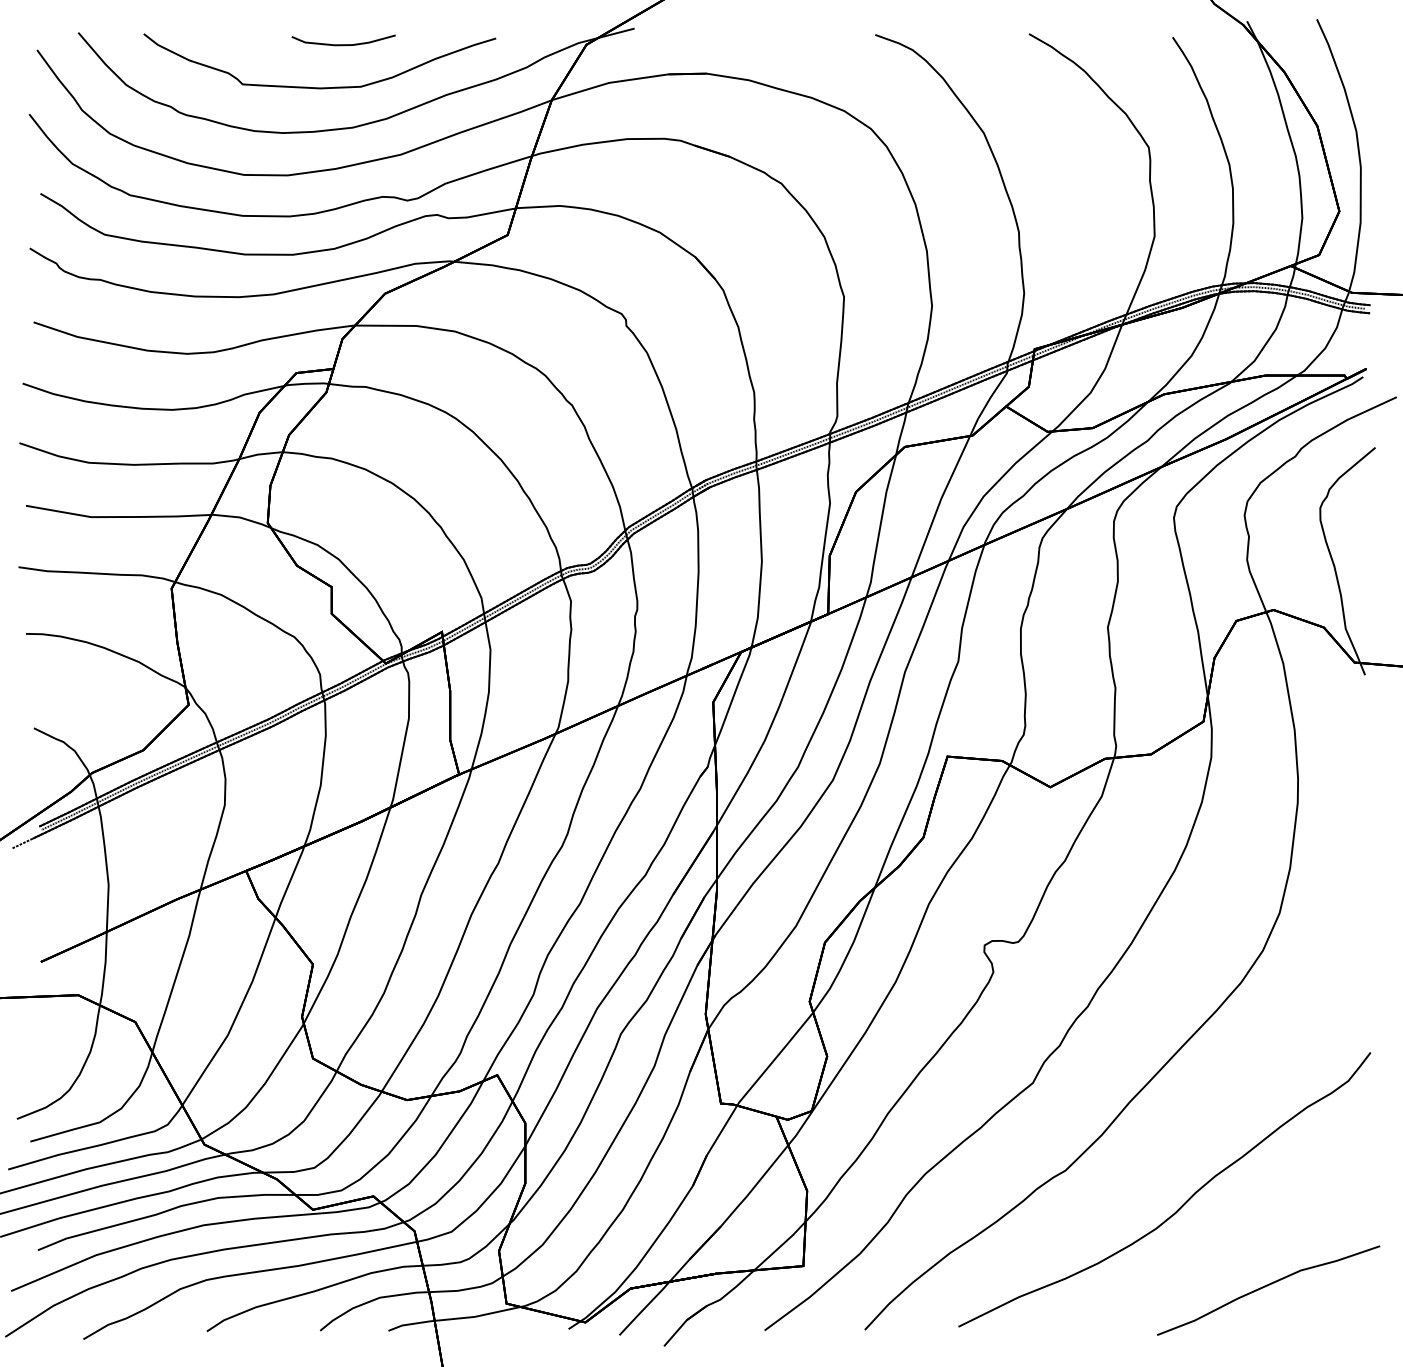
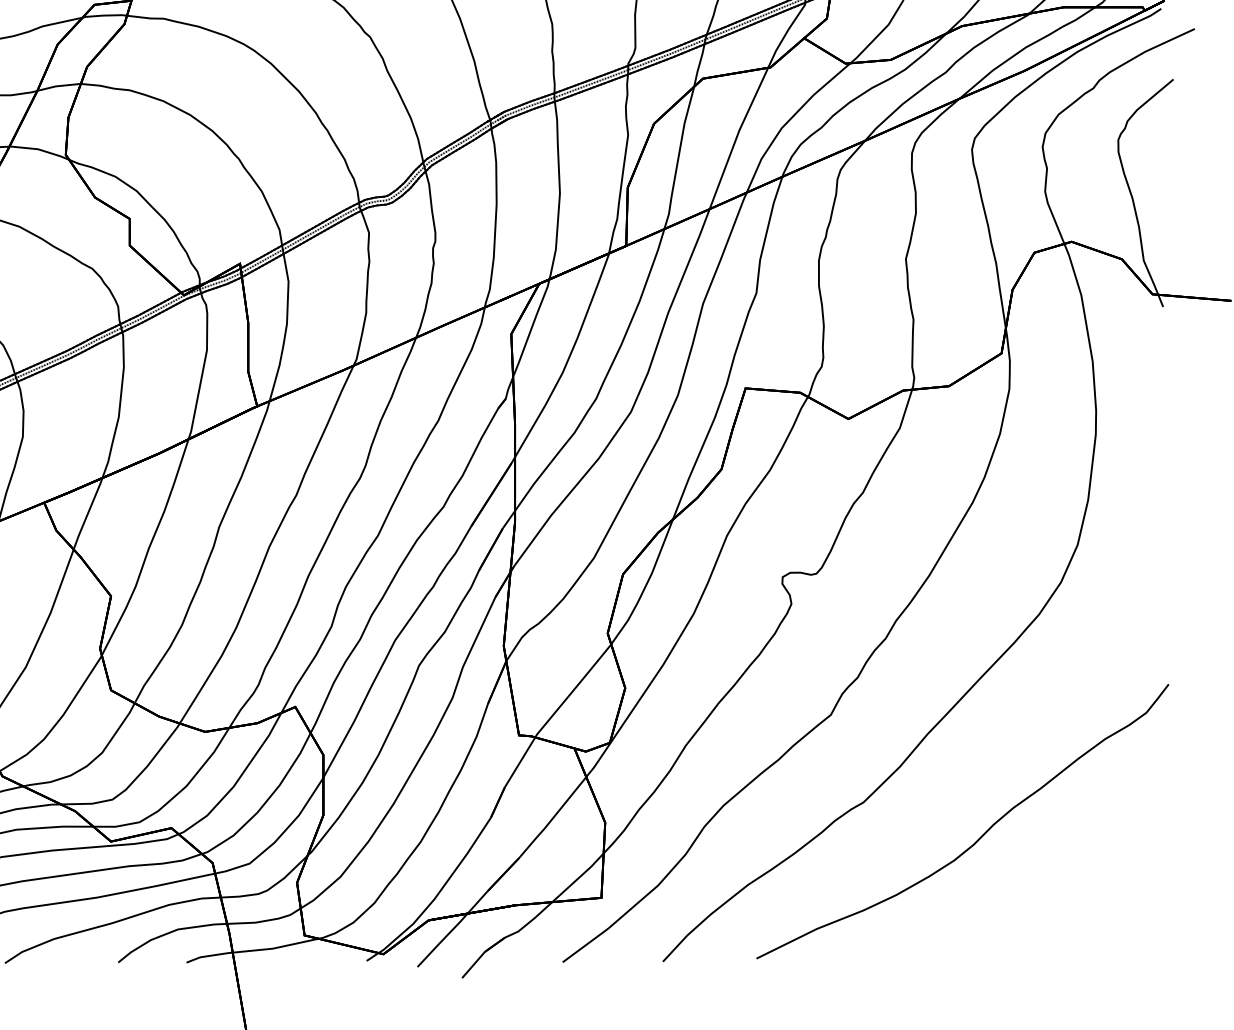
curve: (1267, 1286) -> (1065, 918), removed

